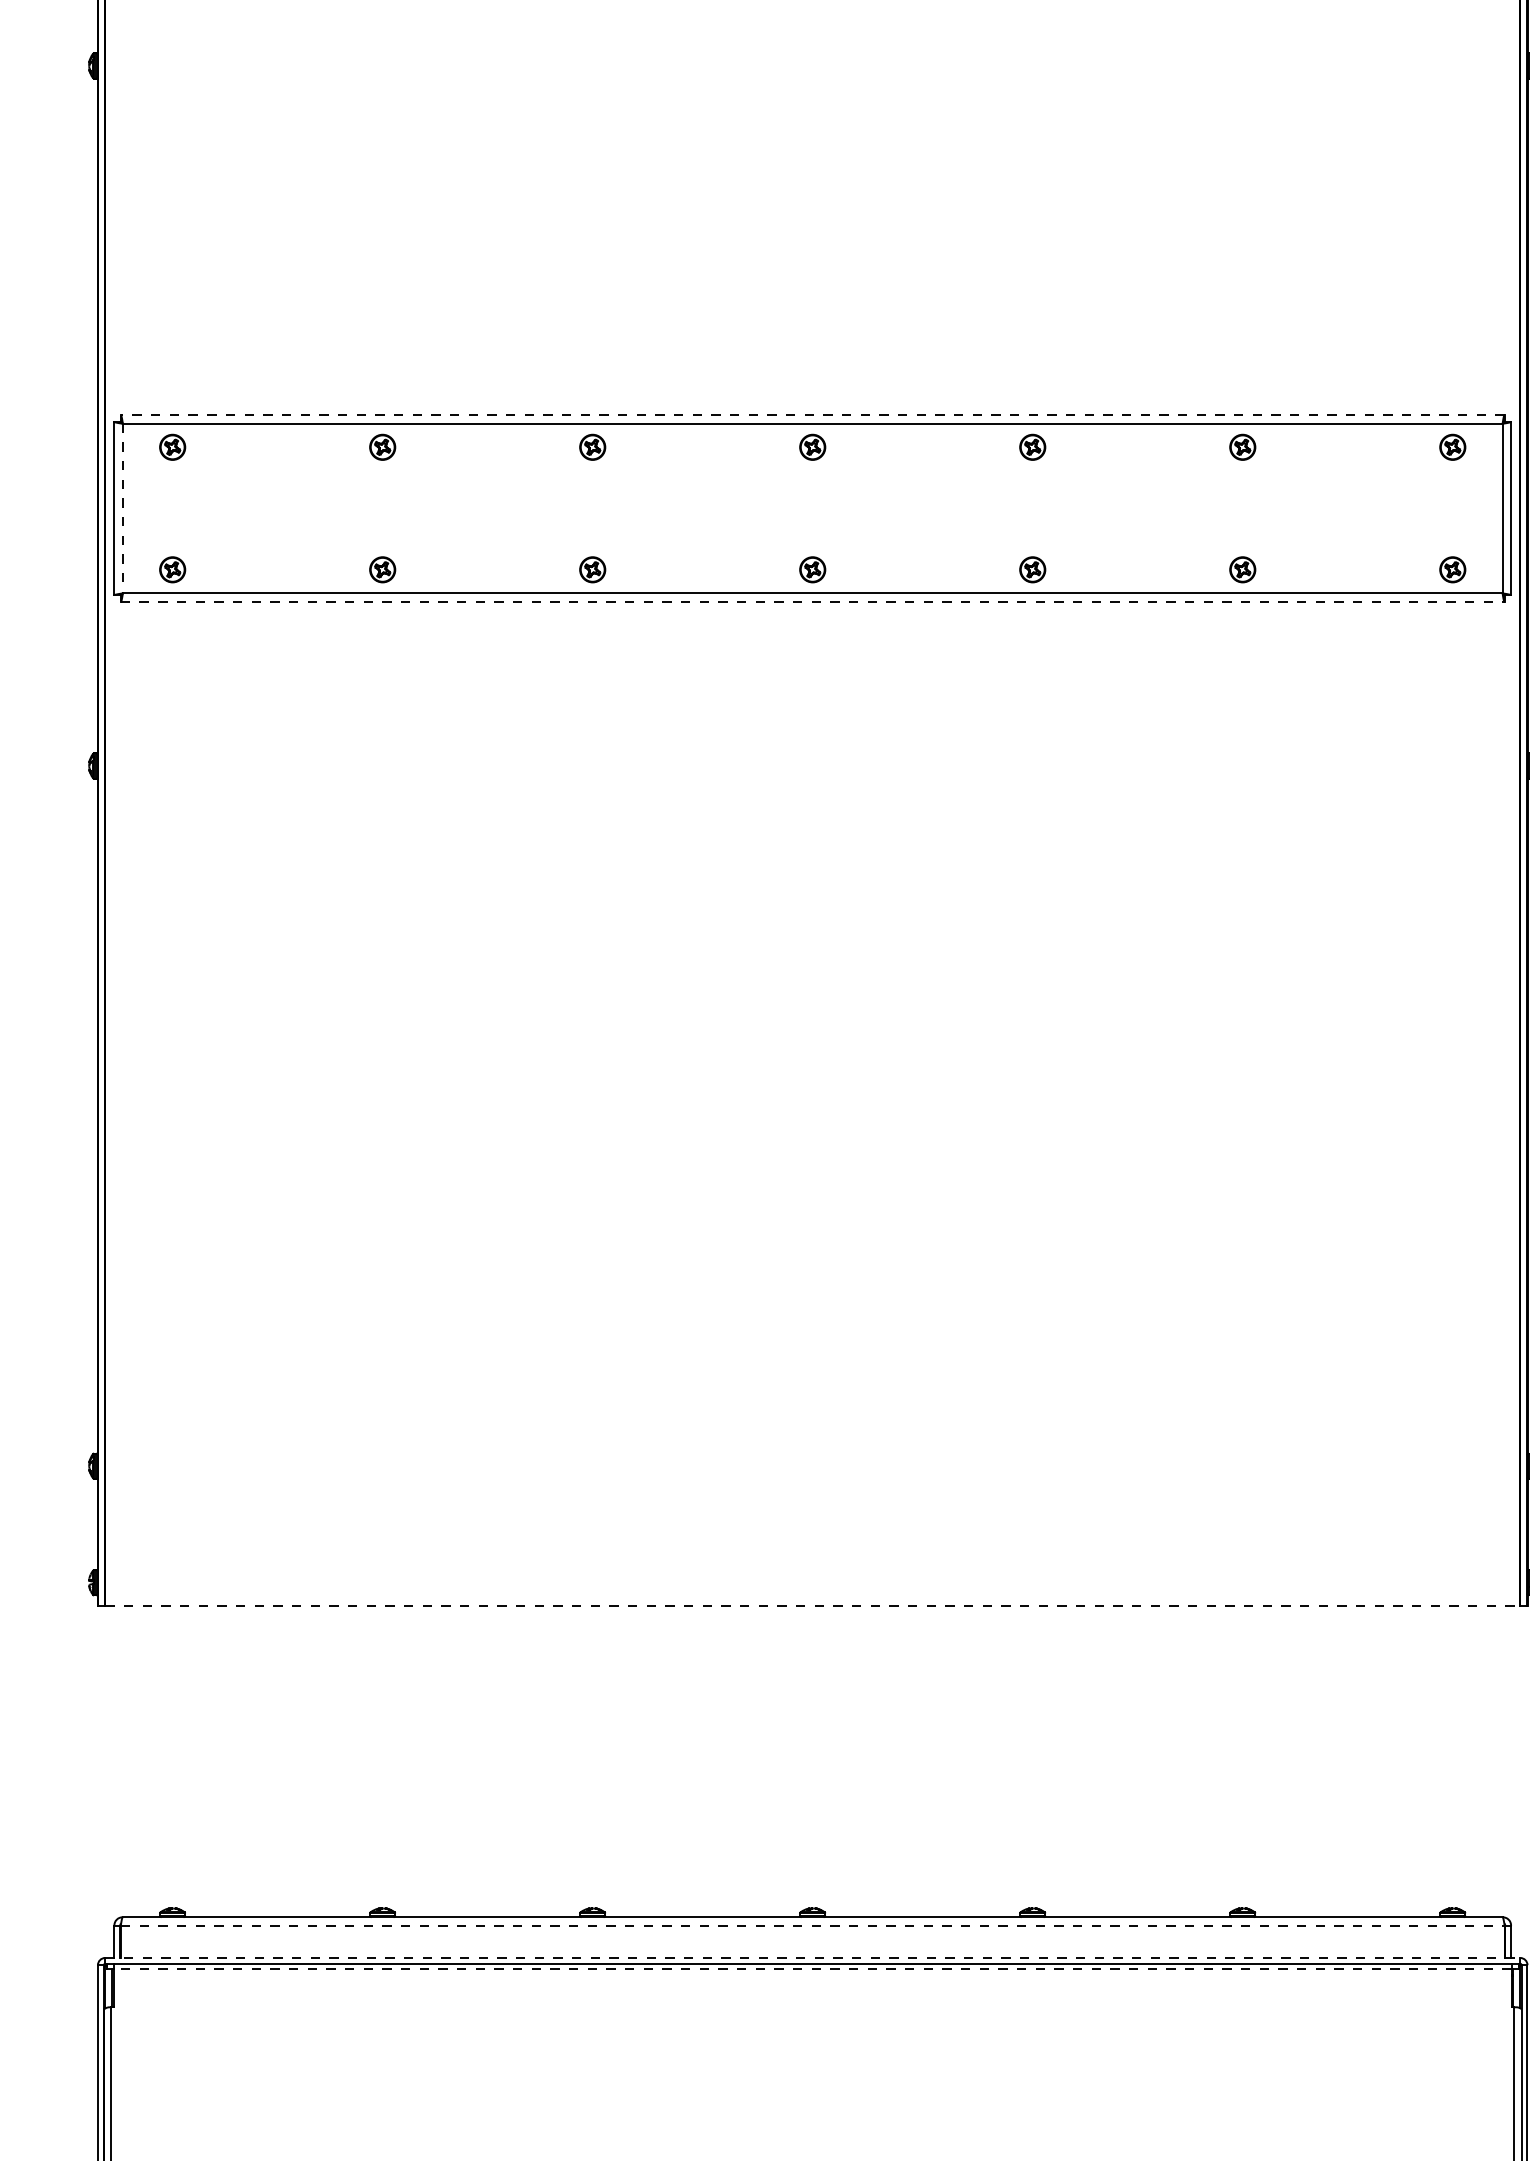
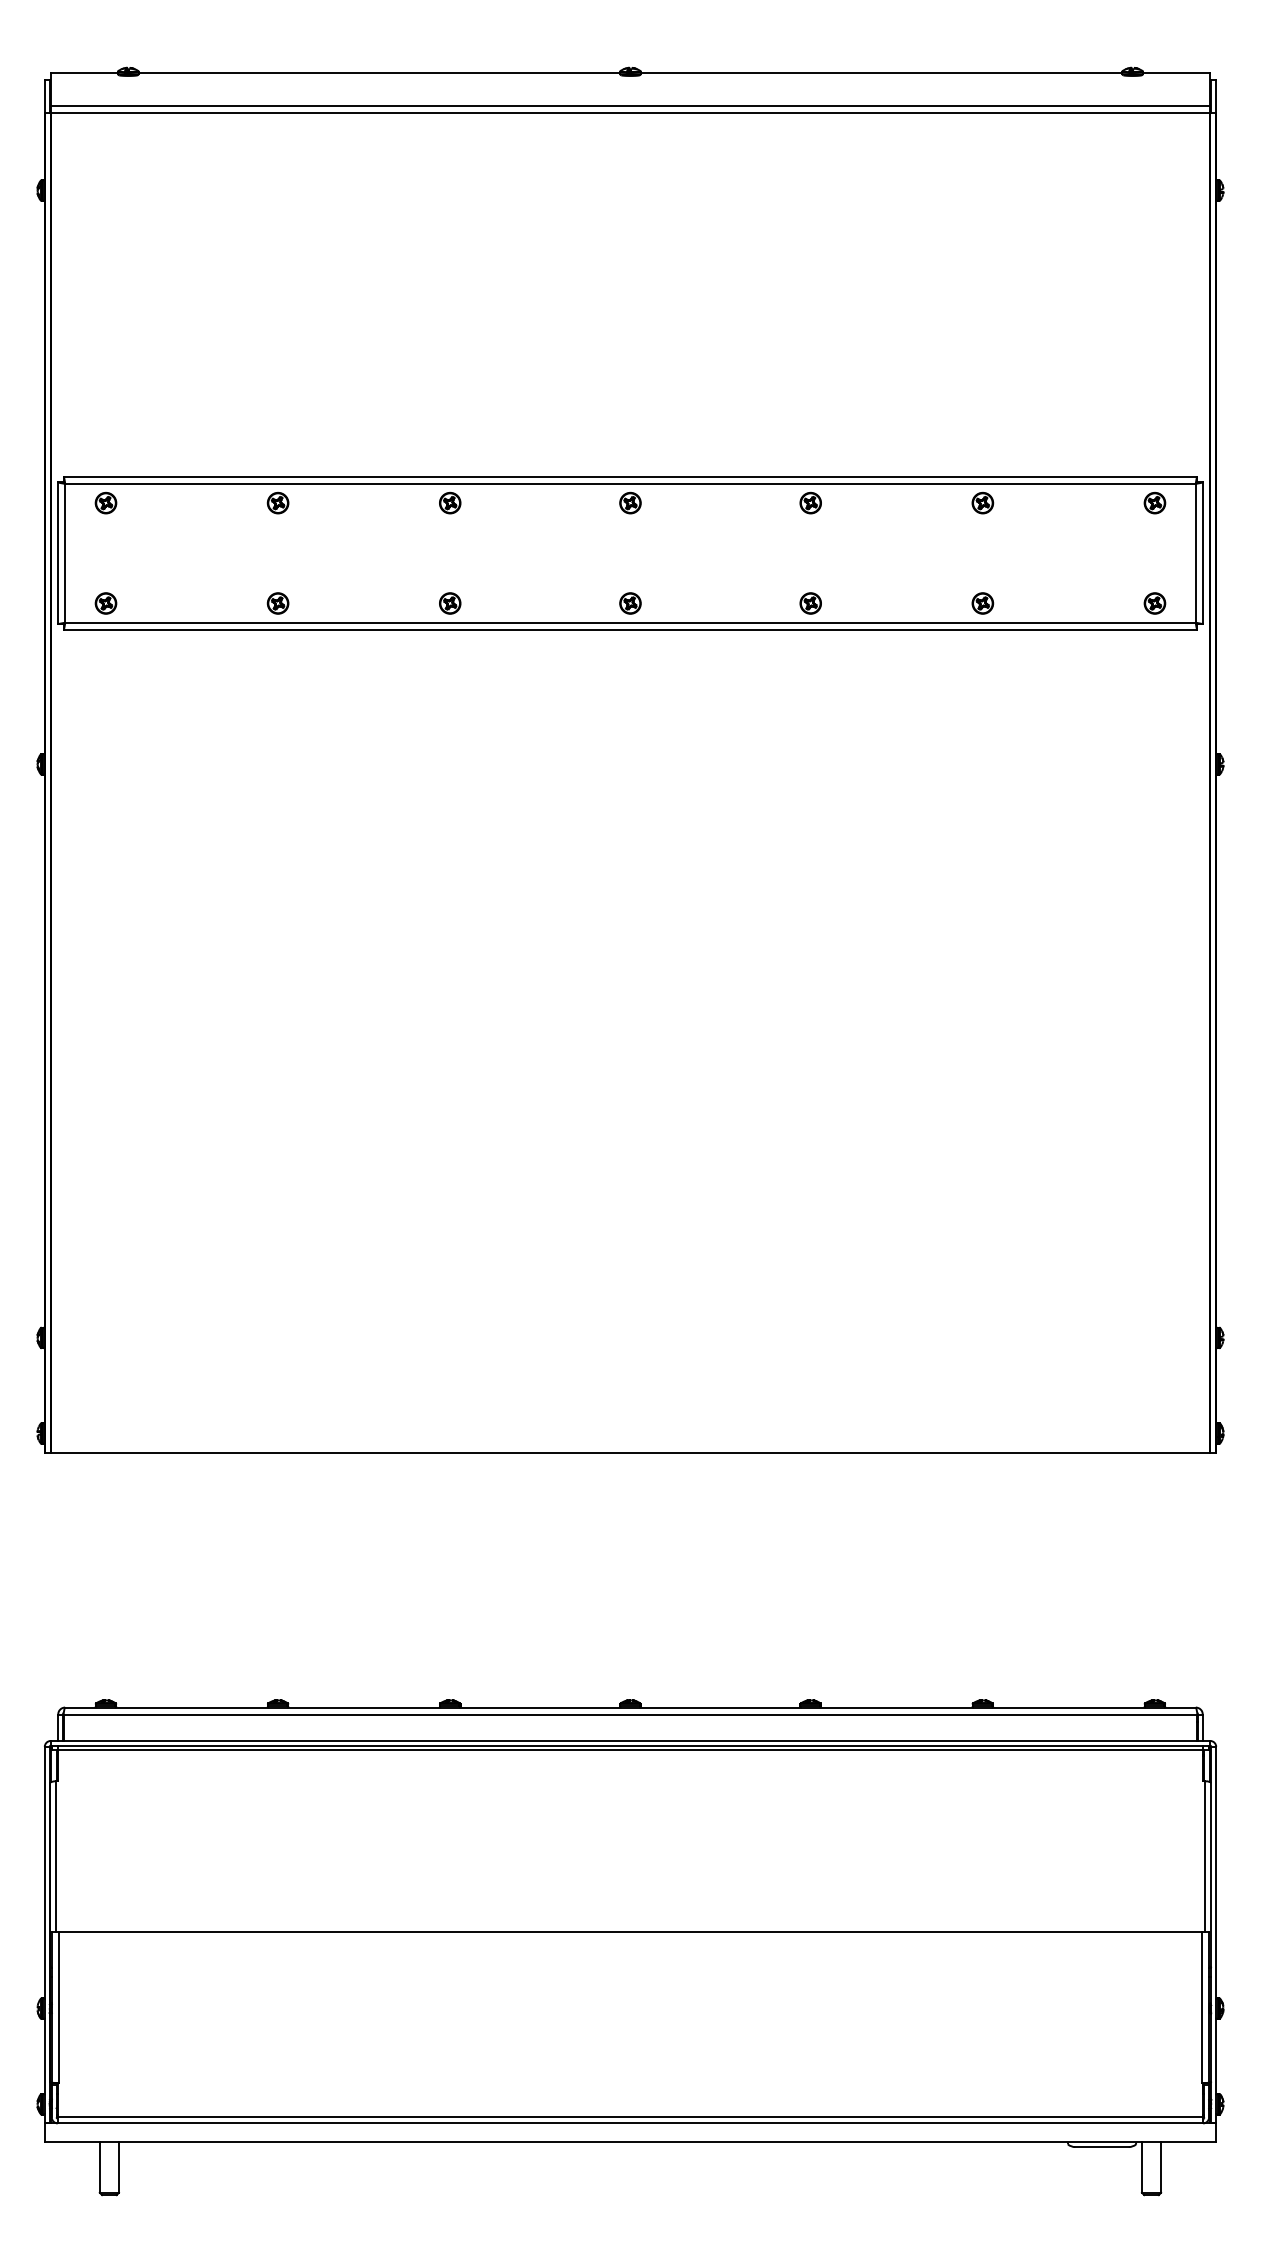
line: (812, 414) -> (630, 476), dashed -> solid
line: (123, 508) -> (65, 553), dashed -> solid
line: (812, 601) -> (630, 629), dashed -> solid
line: (812, 1605) -> (630, 1452), dashed -> solid
line: (812, 1925) -> (630, 1714), dashed -> solid
line: (812, 1957) -> (630, 1740), dashed -> solid
line: (812, 1969) -> (630, 1750), dashed -> solid

